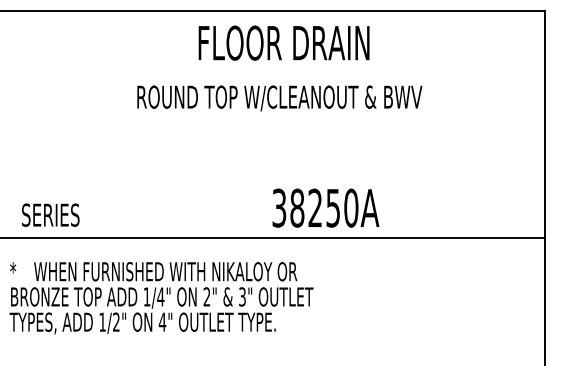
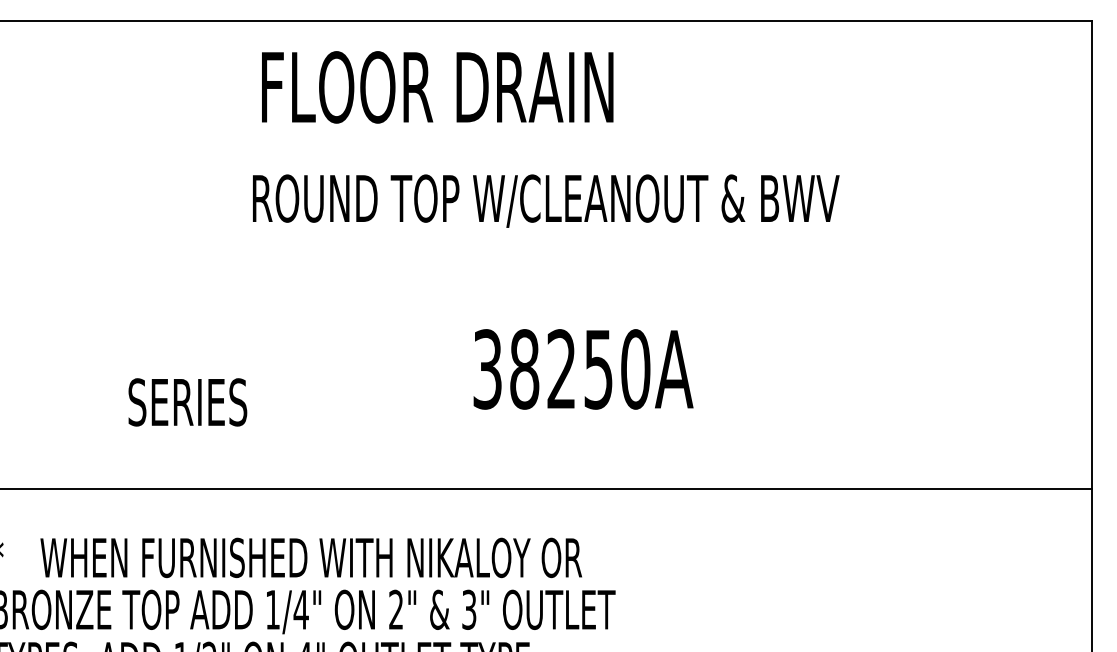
text: (283, 42) -> (436, 86), moved
text: (325, 207) -> (582, 368), moved
text: (50, 214) -> (187, 400), moved

